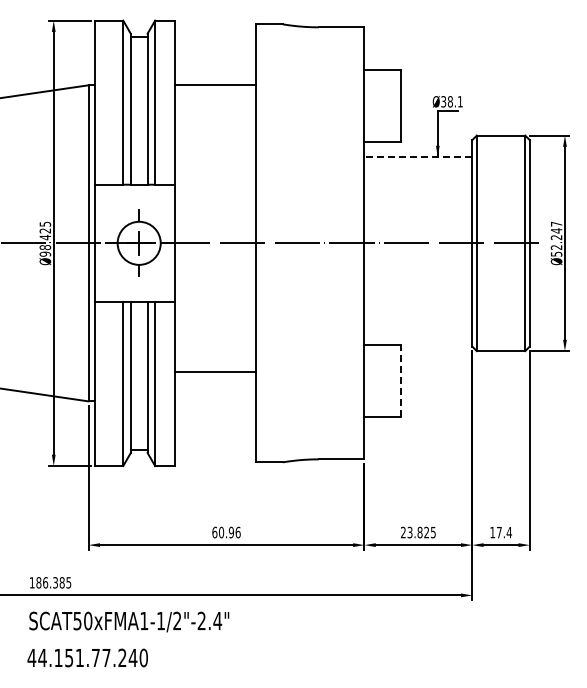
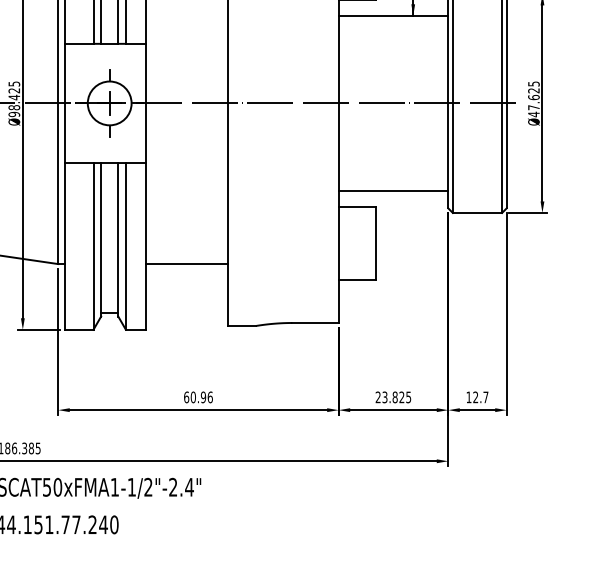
line: (418, 157) -> (393, 16), dashed -> solid
text: (556, 238) -> (533, 98), Ø52.247 -> Ø47.625
line: (418, 329) -> (393, 190), added
line: (215, 372) -> (187, 264), moved
line: (400, 381) -> (375, 243), dashed -> solid
text: (503, 532) -> (479, 397), 17.4 -> 12.7

